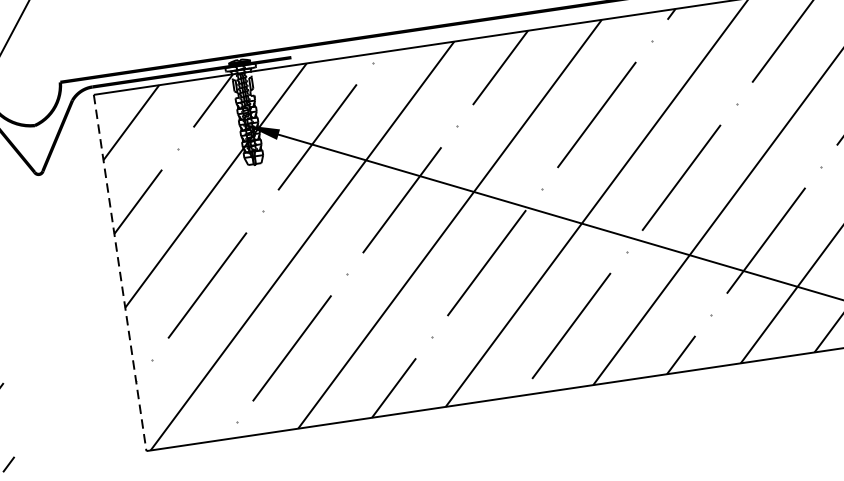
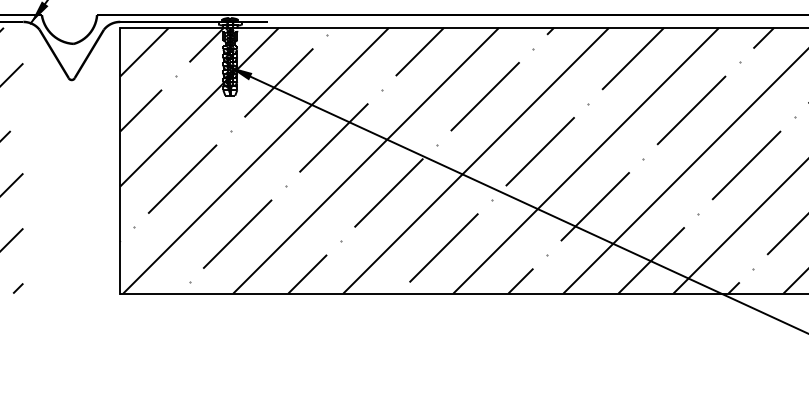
line: (120, 272) -> (120, 160), dashed -> solid

